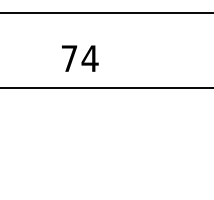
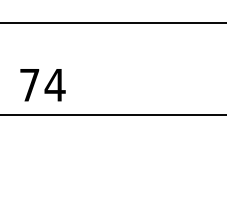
text: (80, 58) -> (43, 84), moved

